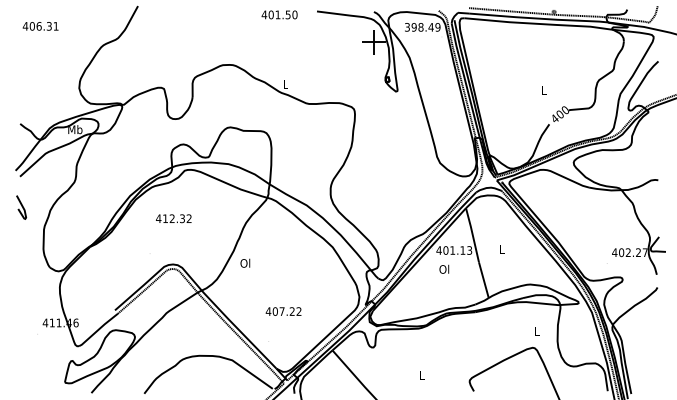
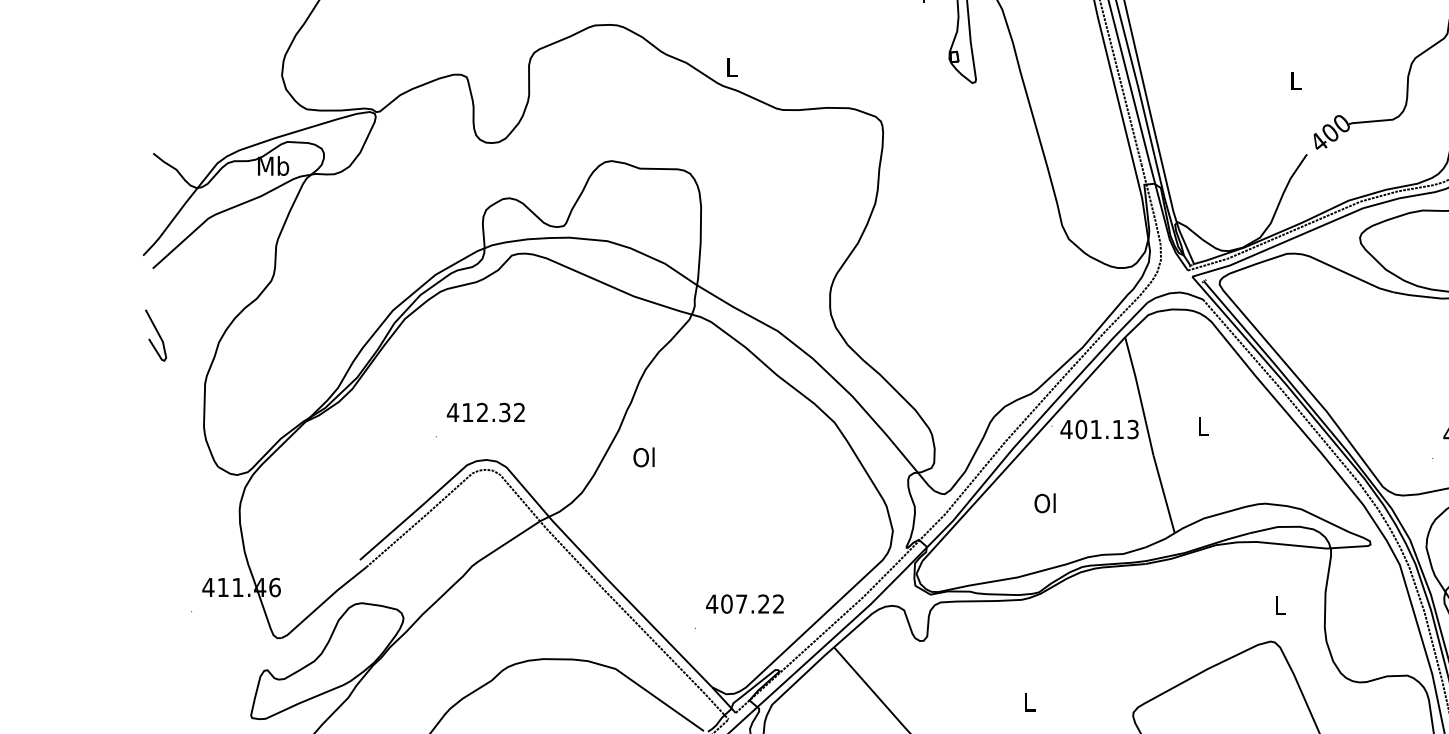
text: (173, 218) -> (485, 412), moved
text: (444, 268) -> (1045, 501), moved
text: (283, 311) -> (744, 603), moved

